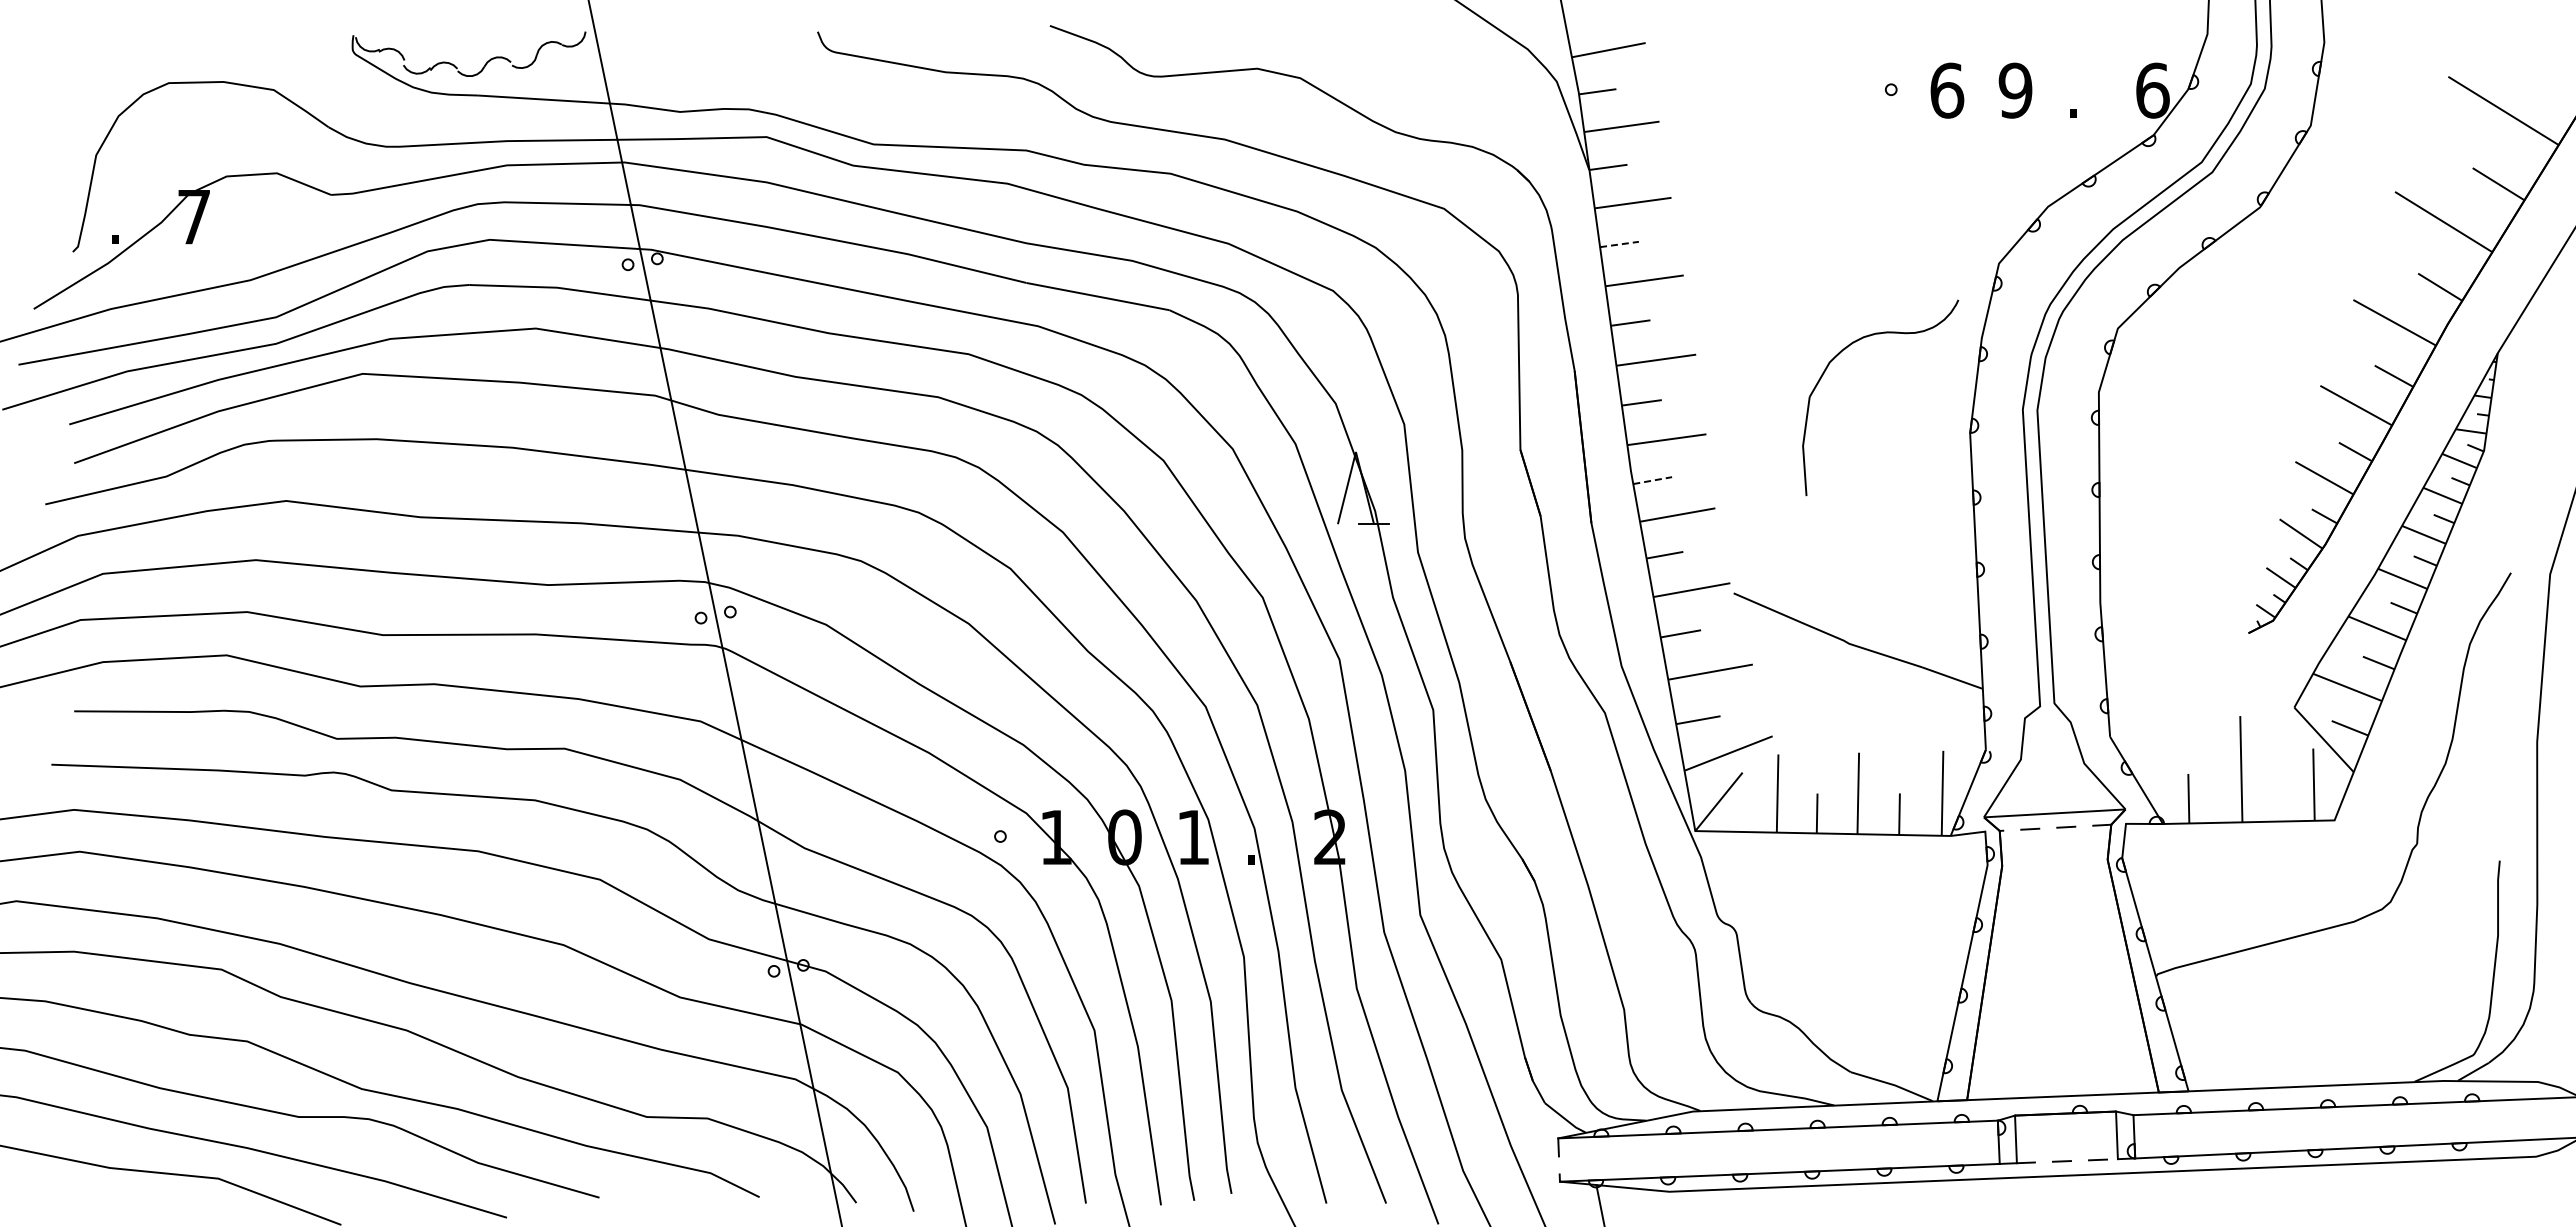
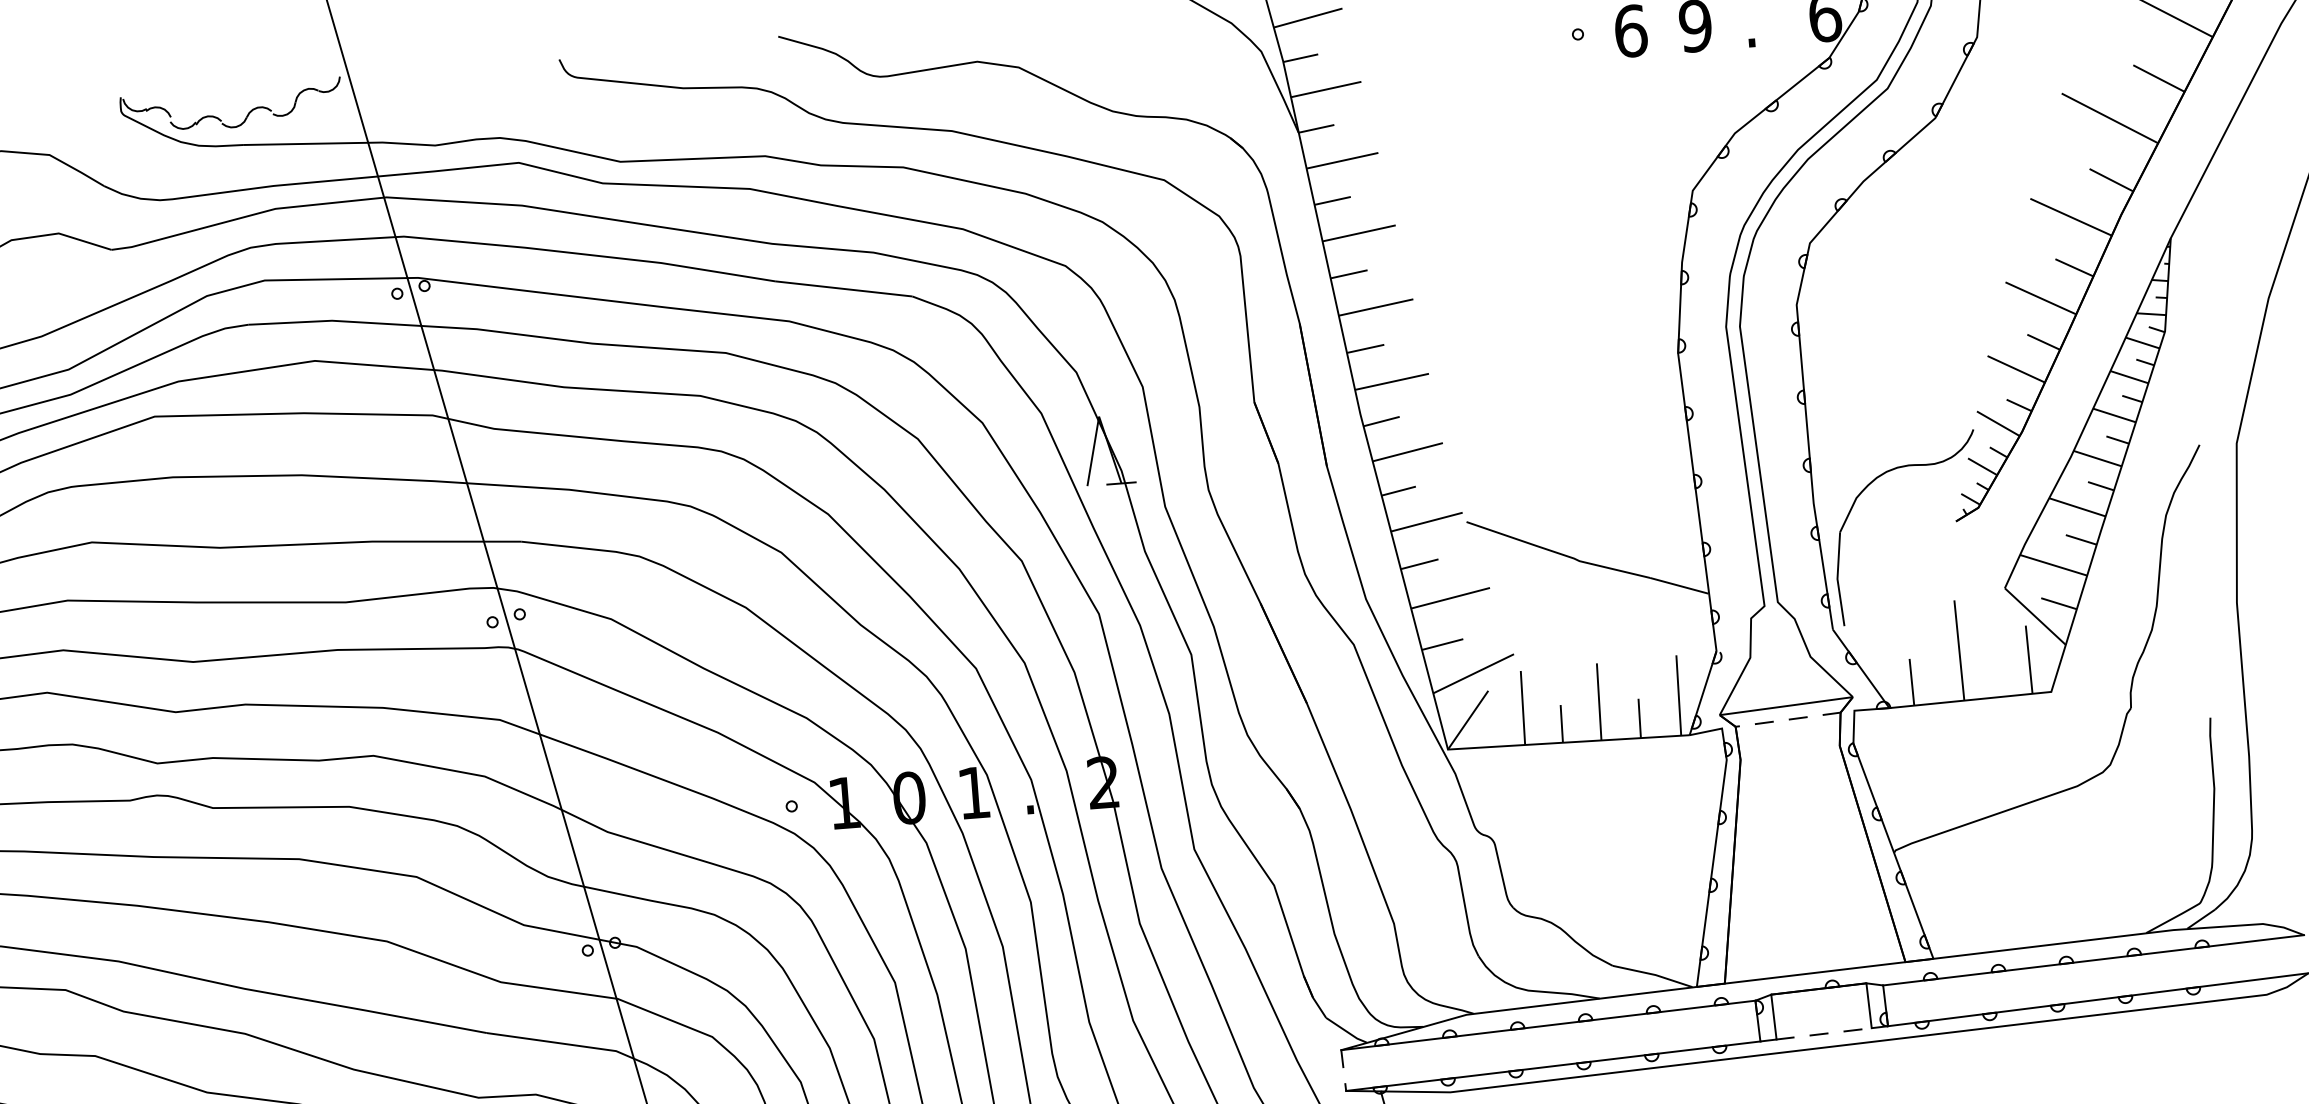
line: (1619, 244) -> (1332, 200), dashed -> solid
part: (1844, 350) -> (1869, 485), moved
line: (1652, 480) -> (1381, 421), dashed -> solid

